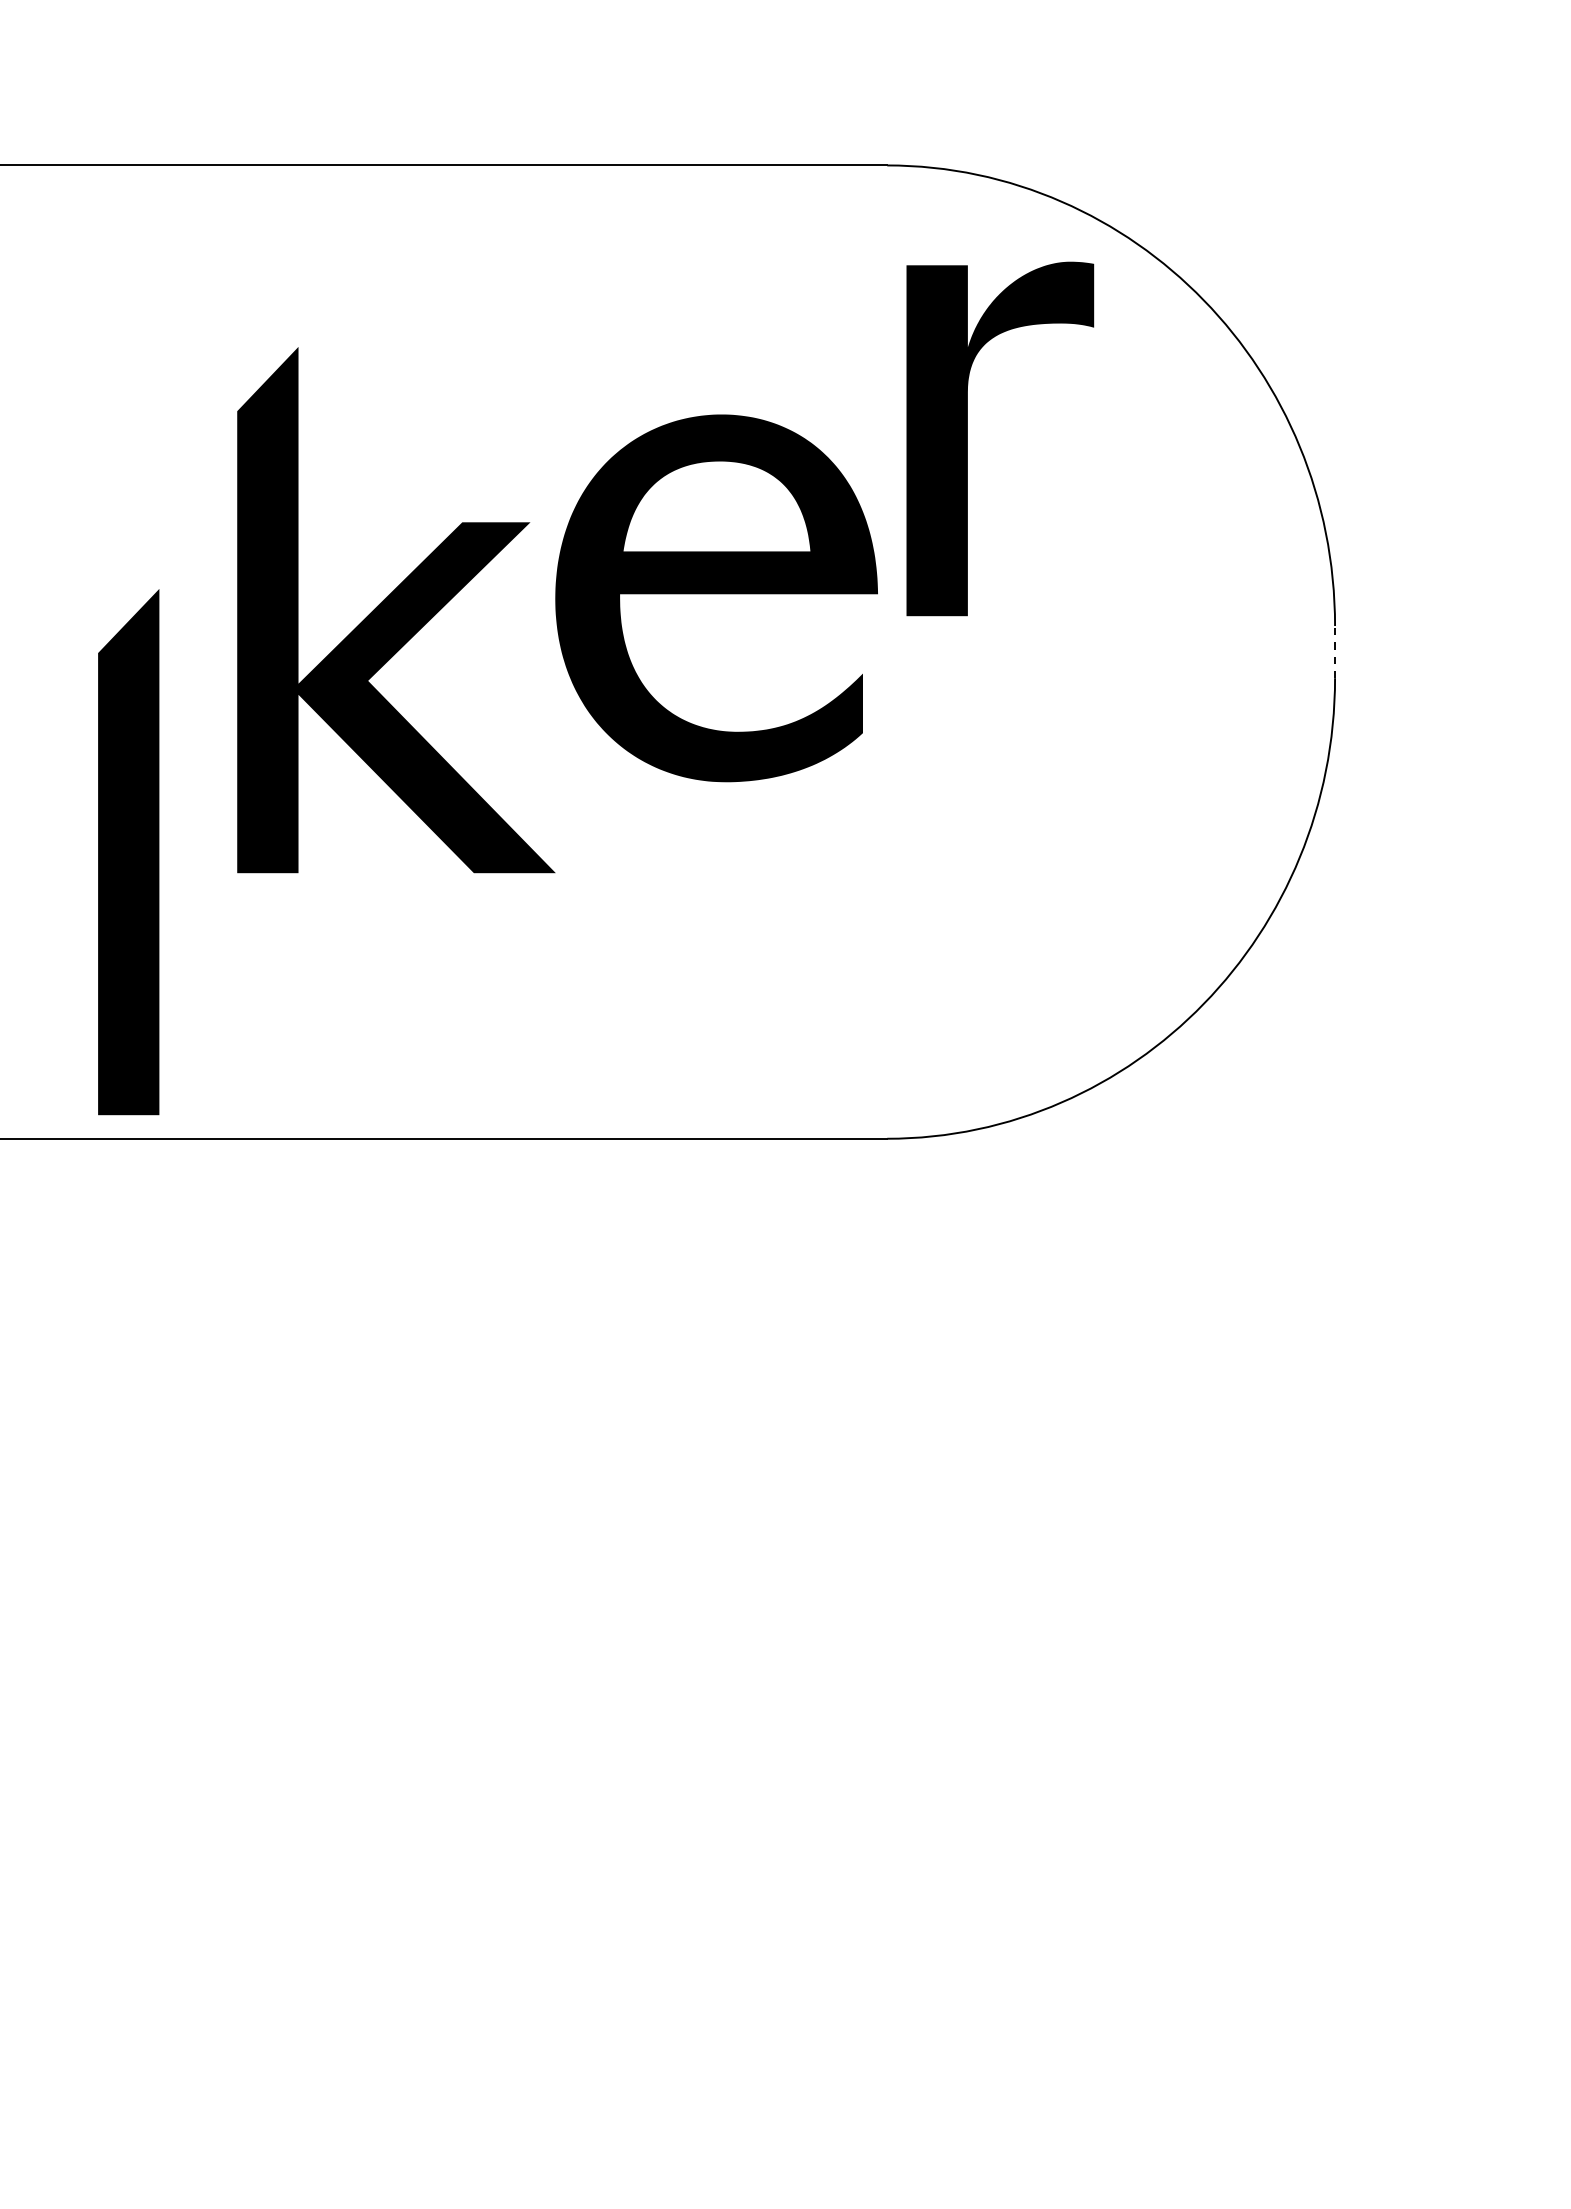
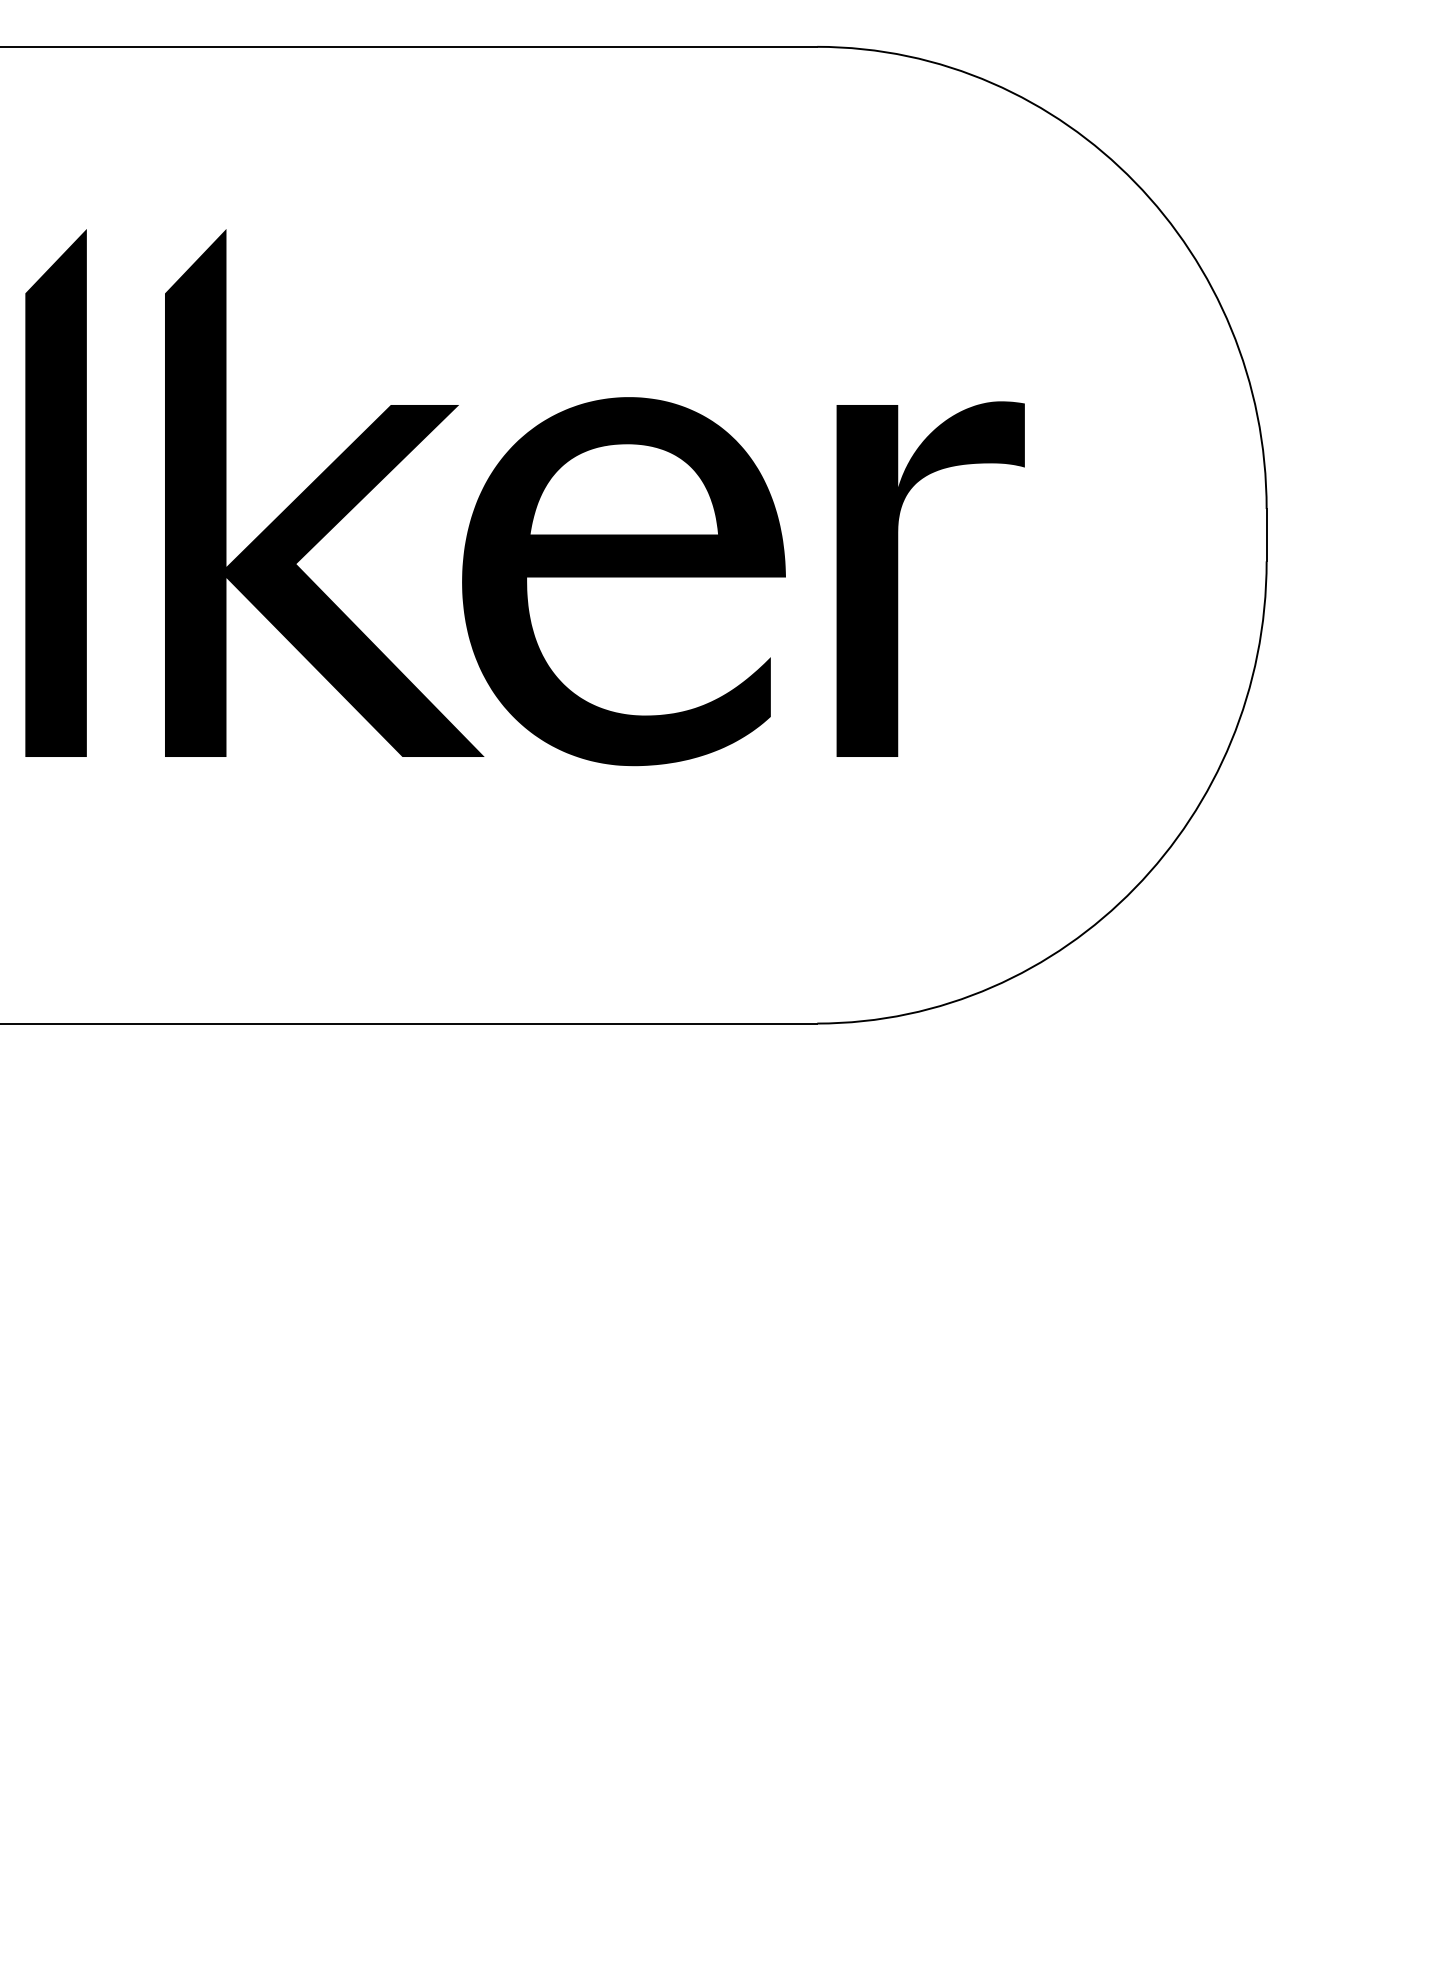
part: (967, 438) -> (897, 578), moved
part: (716, 598) -> (623, 581), moved
line: (1335, 651) -> (1267, 534), dashed -> solid
part: (128, 852) -> (55, 493), moved

